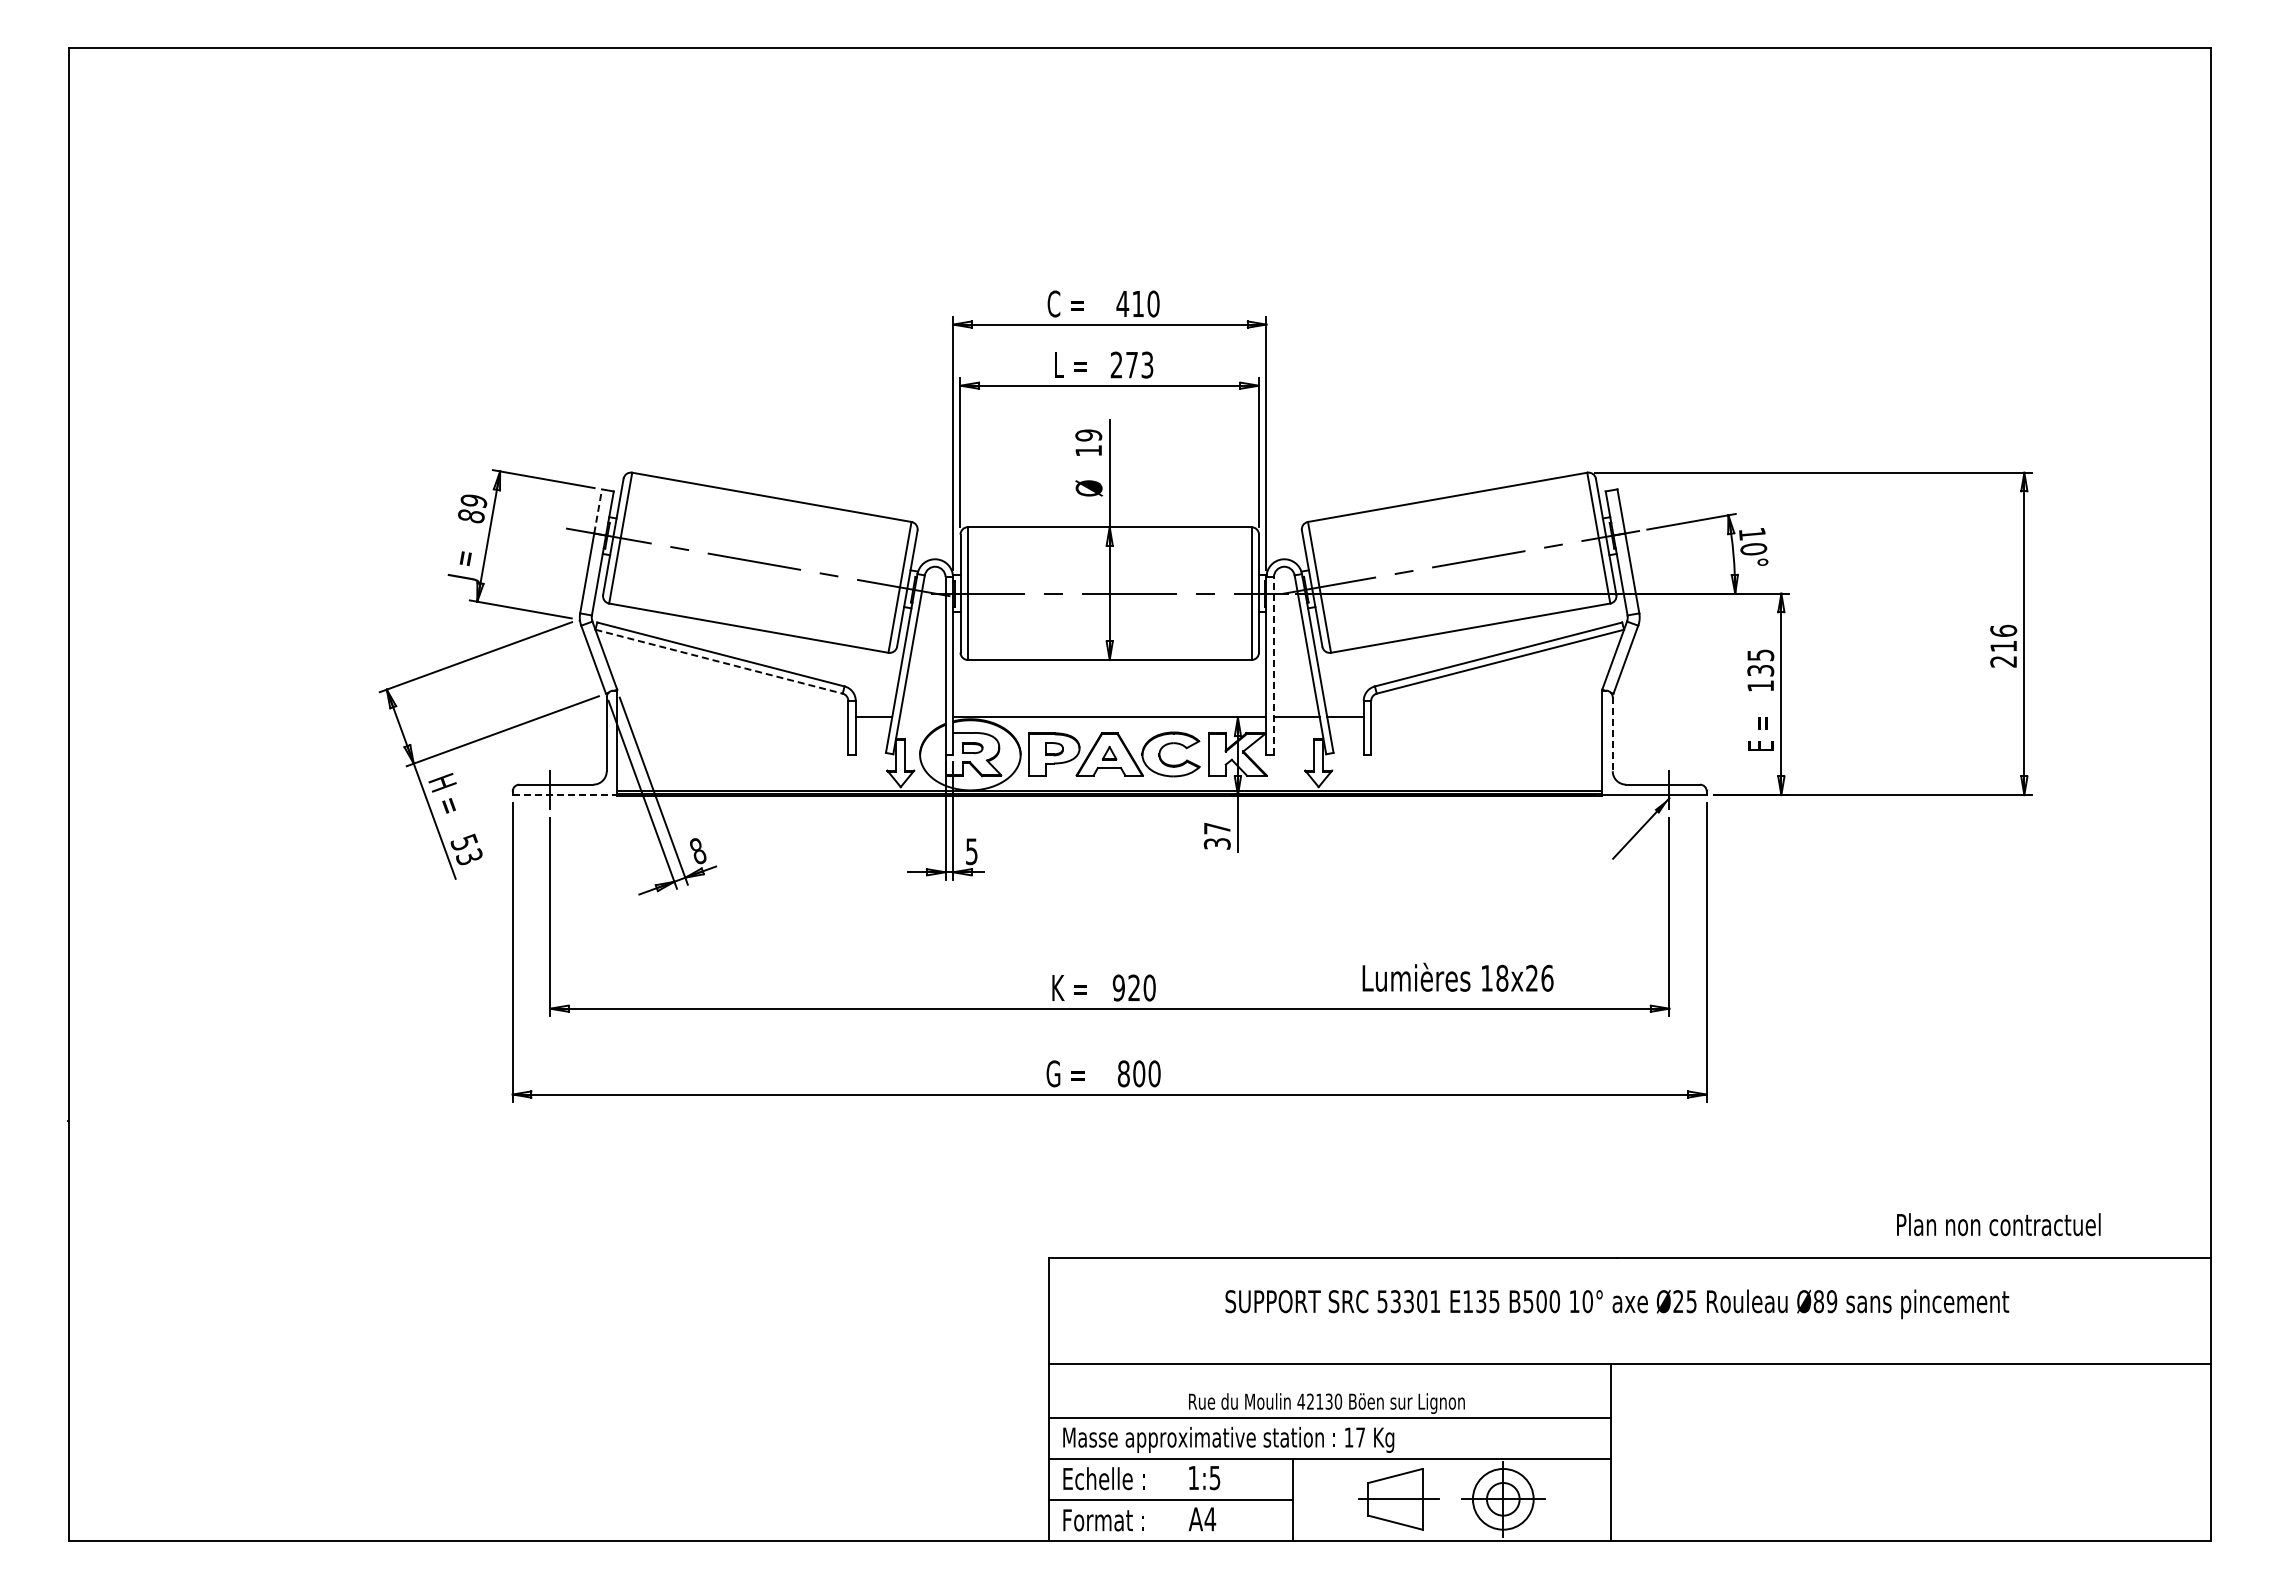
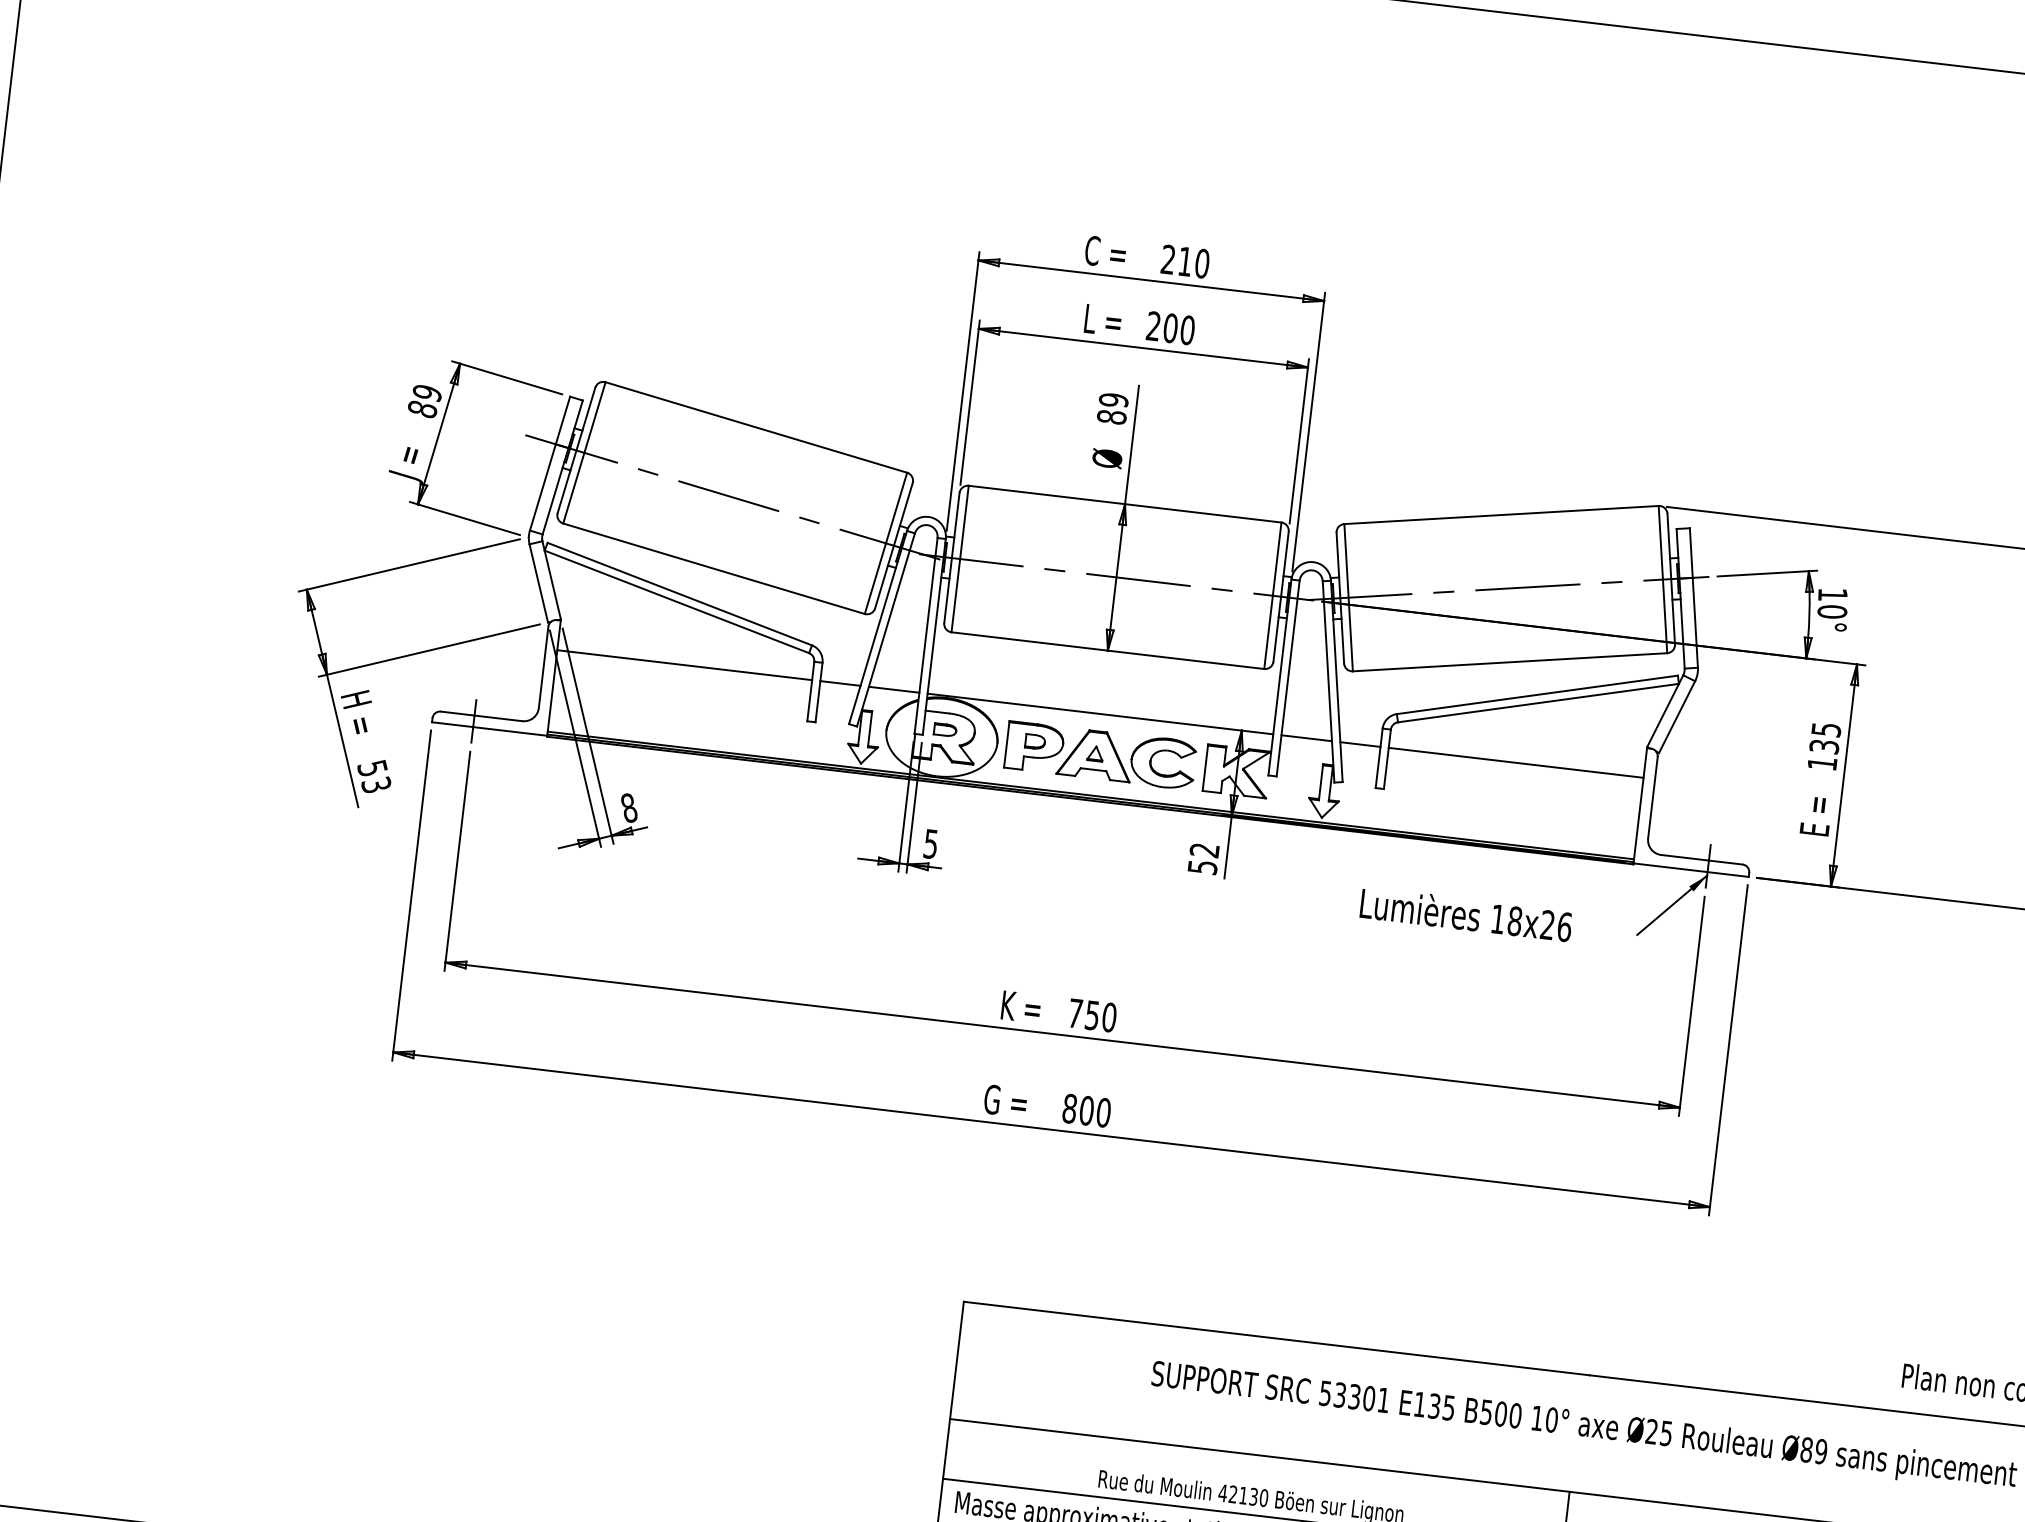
text: (1122, 303) -> (1168, 259), 410 -> 210
text: (1139, 364) -> (1178, 328), 273 -> 200
text: (1088, 450) -> (1111, 416), 19 -> 89
line: (598, 510) -> (563, 419), dashed -> solid
line: (719, 661) -> (677, 601), dashed -> solid
line: (1273, 666) -> (1287, 678), dashed -> solid
line: (732, 717) -> (684, 665), added
line: (922, 717) -> (893, 689), added
line: (1486, 717) -> (1515, 762), added
line: (1612, 734) -> (1652, 797), dashed -> solid
line: (565, 795) -> (490, 729), dashed -> solid
text: (1216, 836) -> (1202, 859), 37 -> 52
text: (1457, 976) -> (1465, 913), moved
text: (1125, 987) -> (1082, 1013), 920 -> 750

